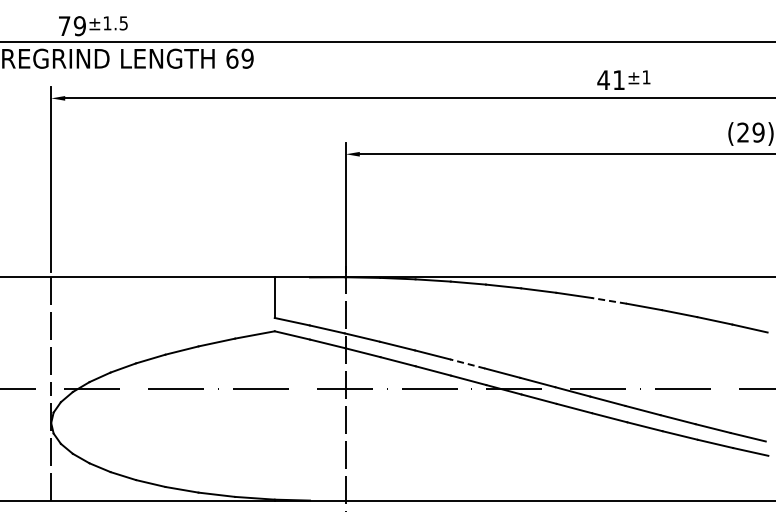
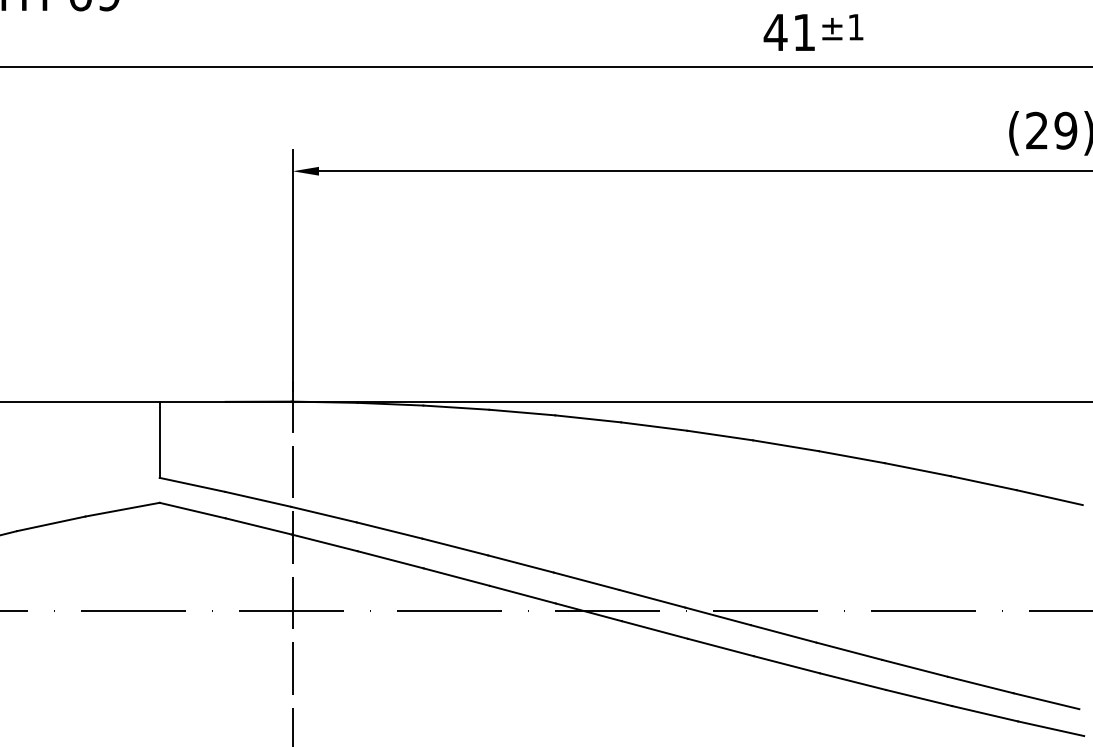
line: (609, 300) -> (786, 445), dashed -> solid
line: (467, 363) -> (520, 563), dashed -> solid

